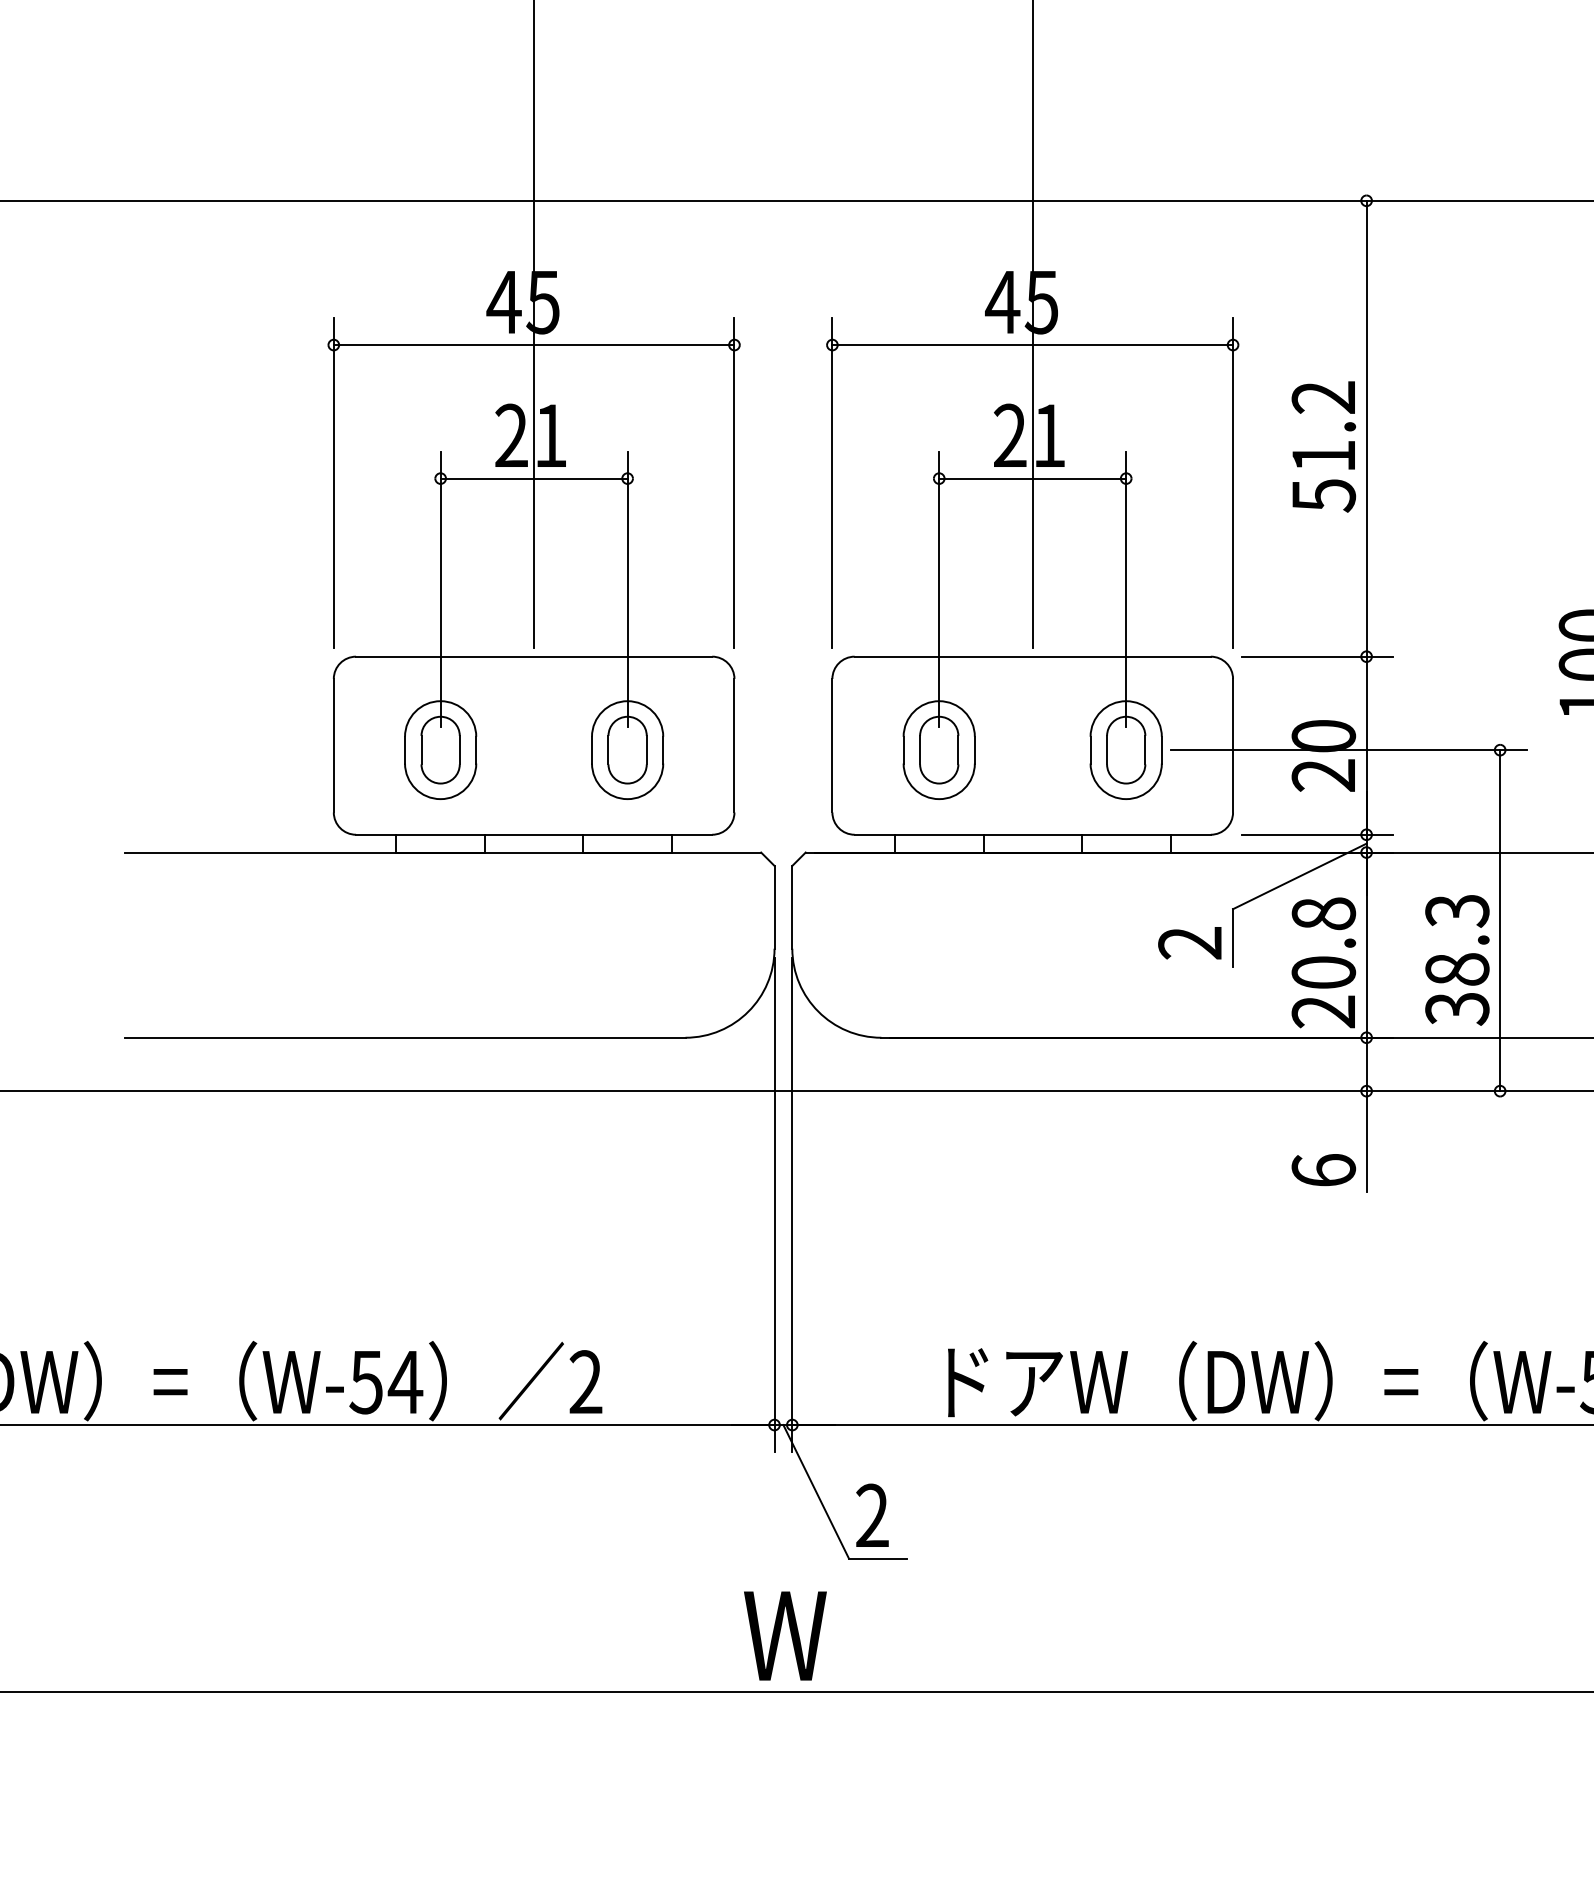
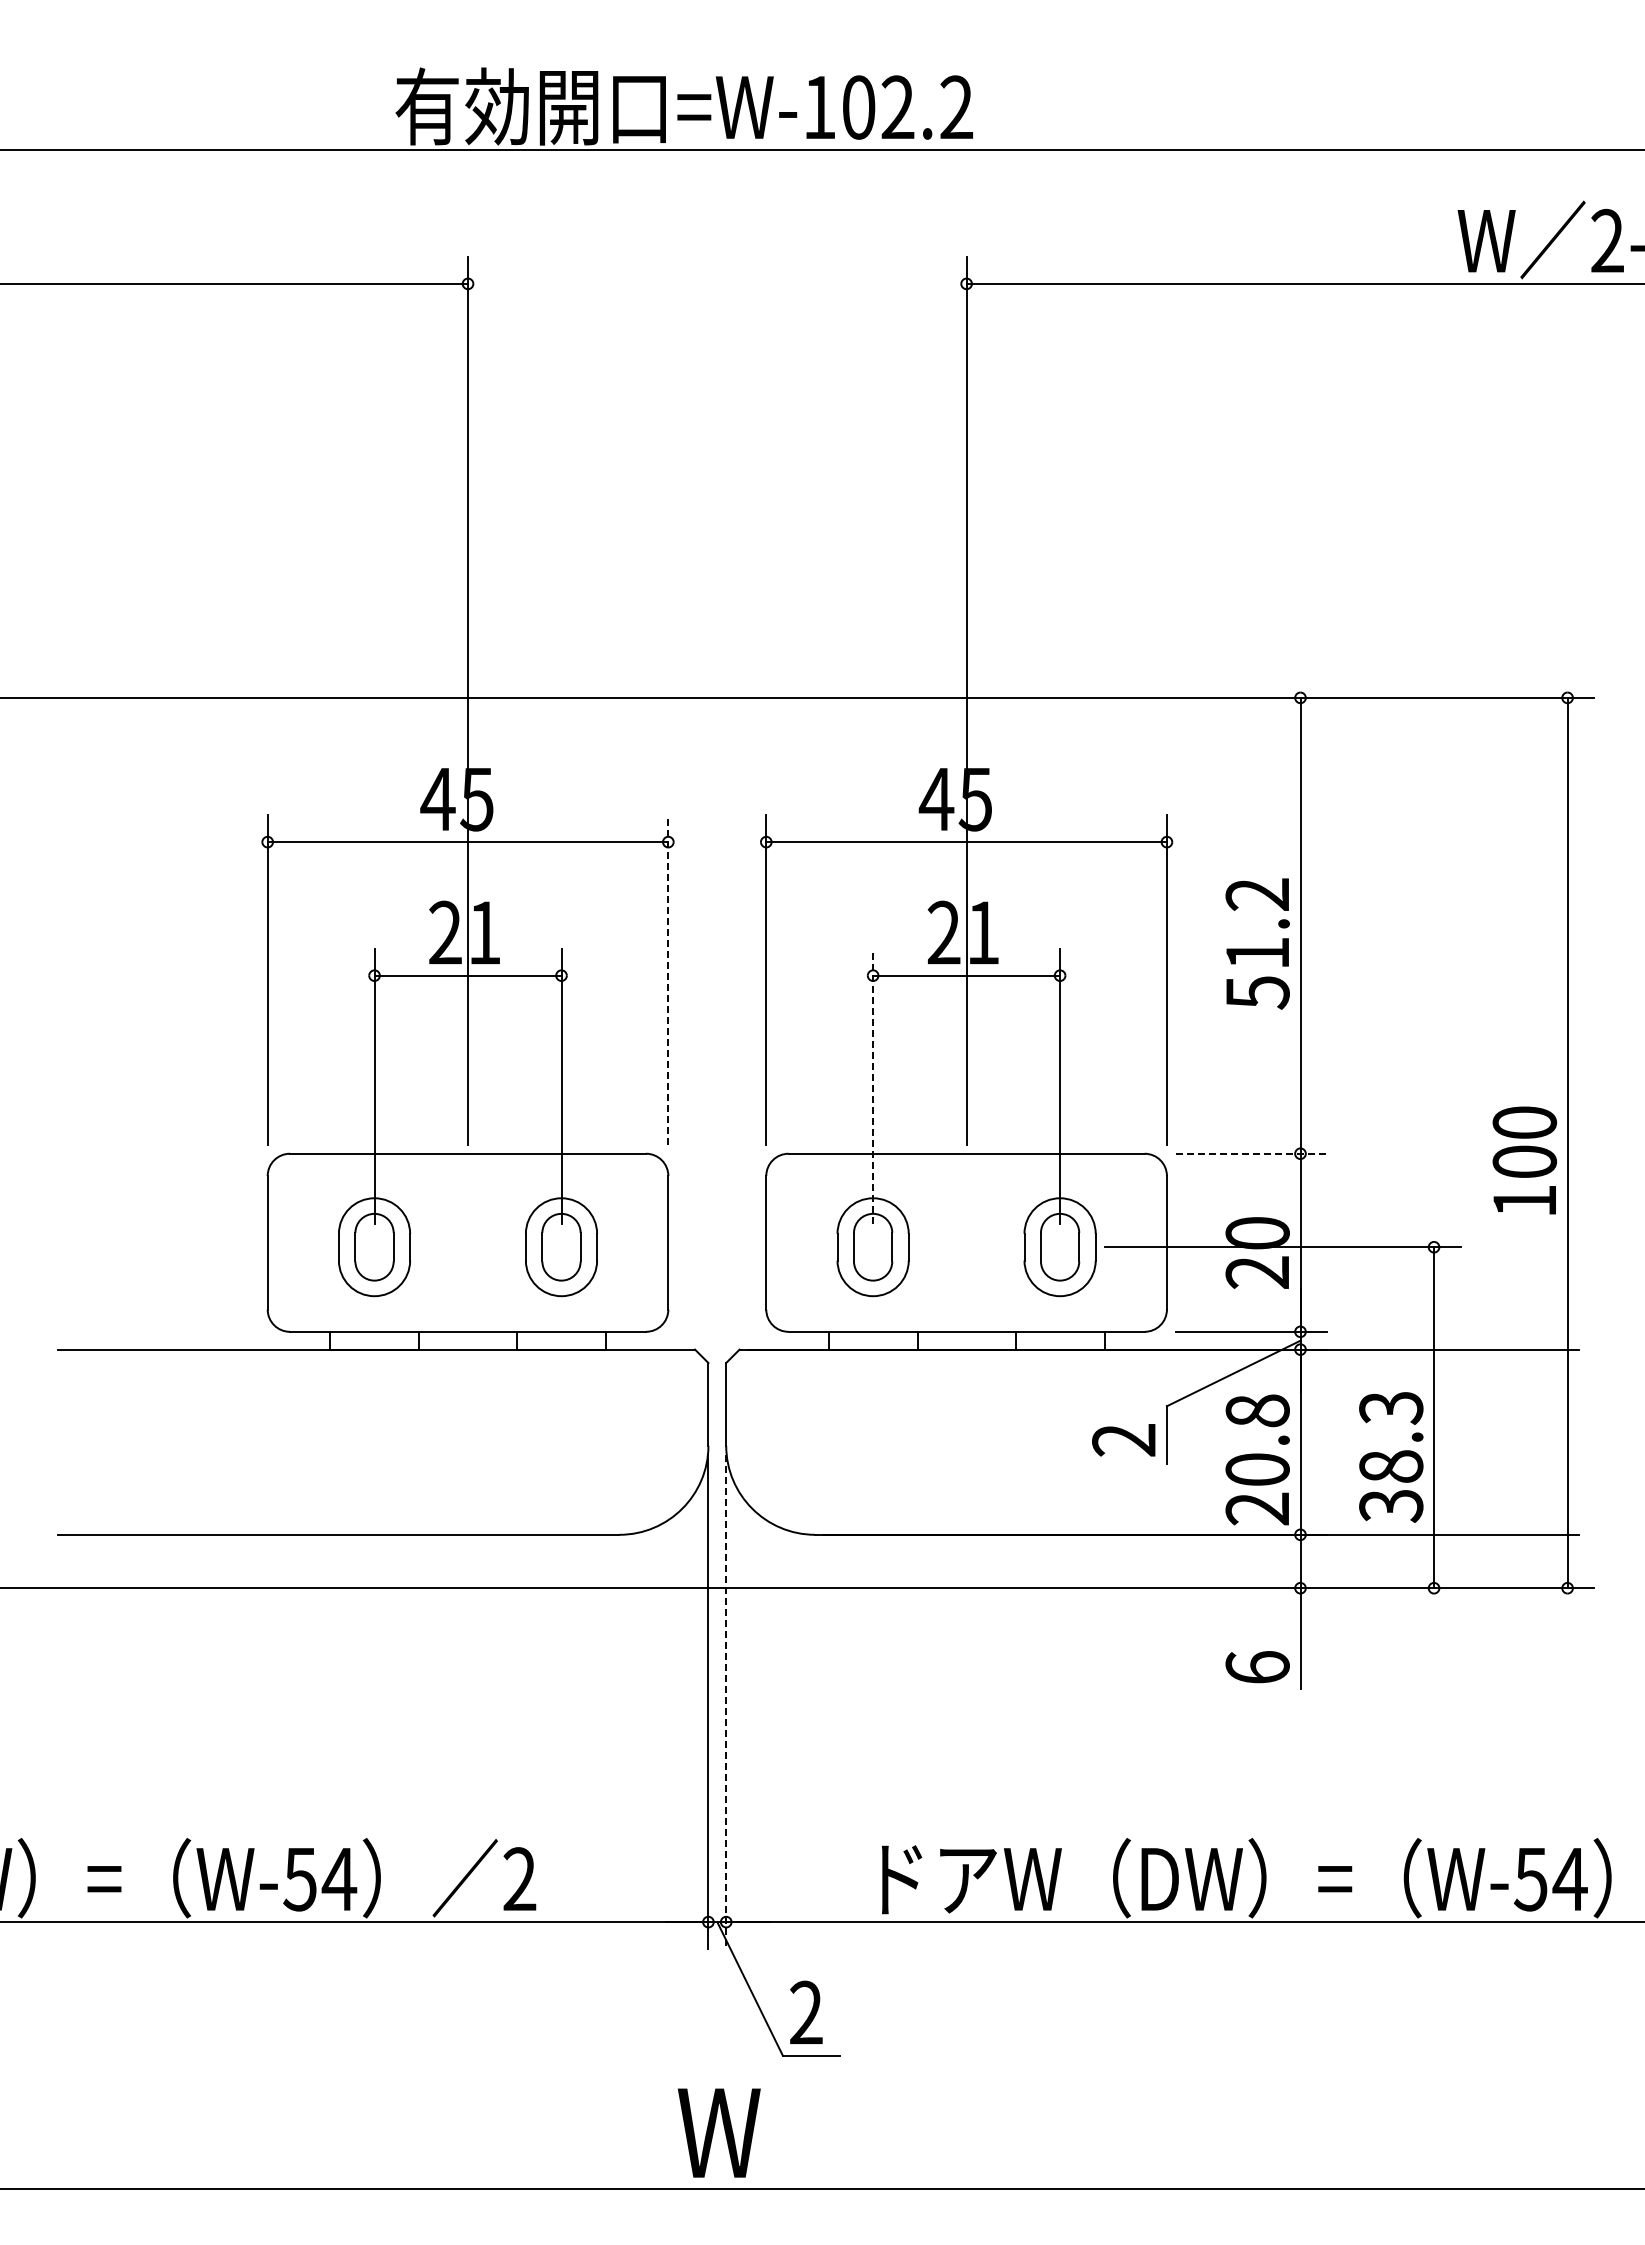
line: (734, 483) -> (668, 980), solid -> dashed
line: (939, 589) -> (873, 1086), solid -> dashed
line: (1317, 656) -> (1251, 1153), solid -> dashed
line: (792, 1205) -> (726, 1702), solid -> dashed

